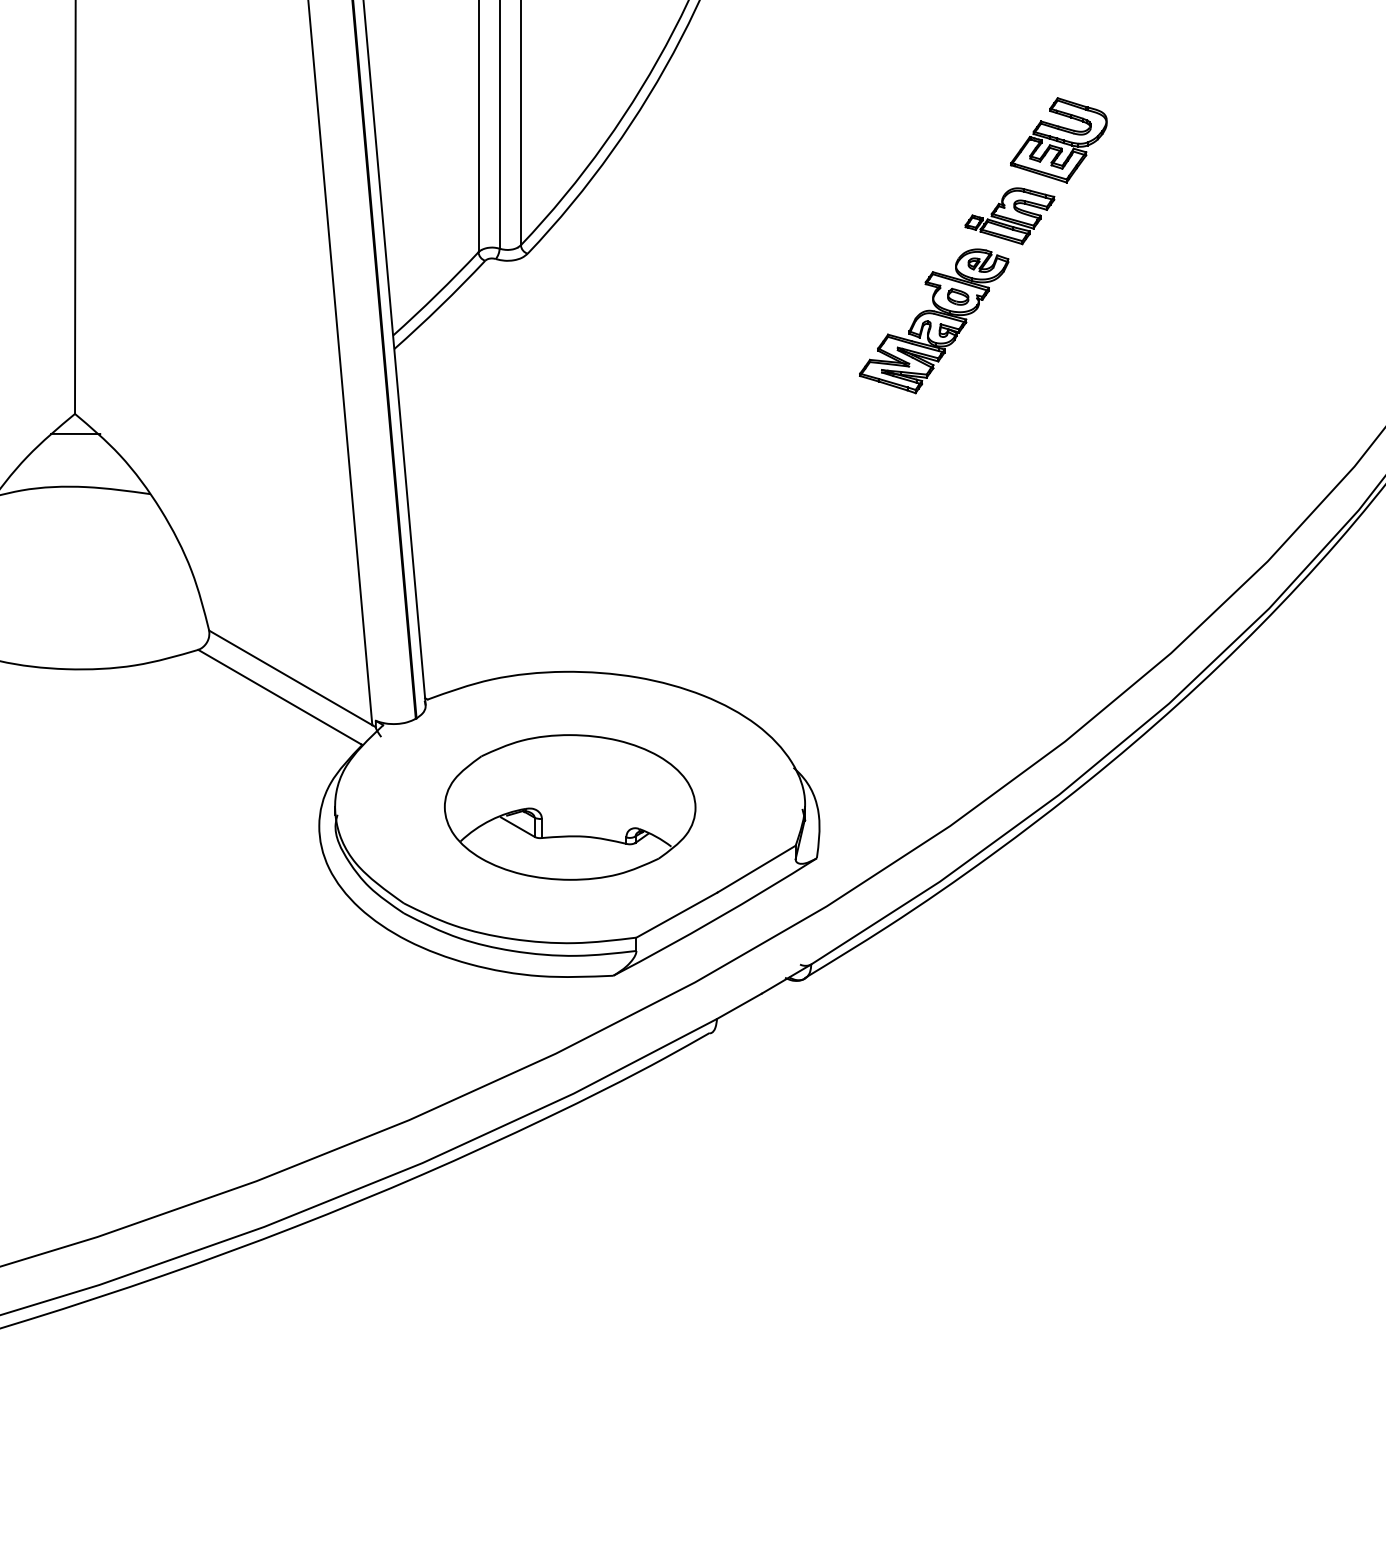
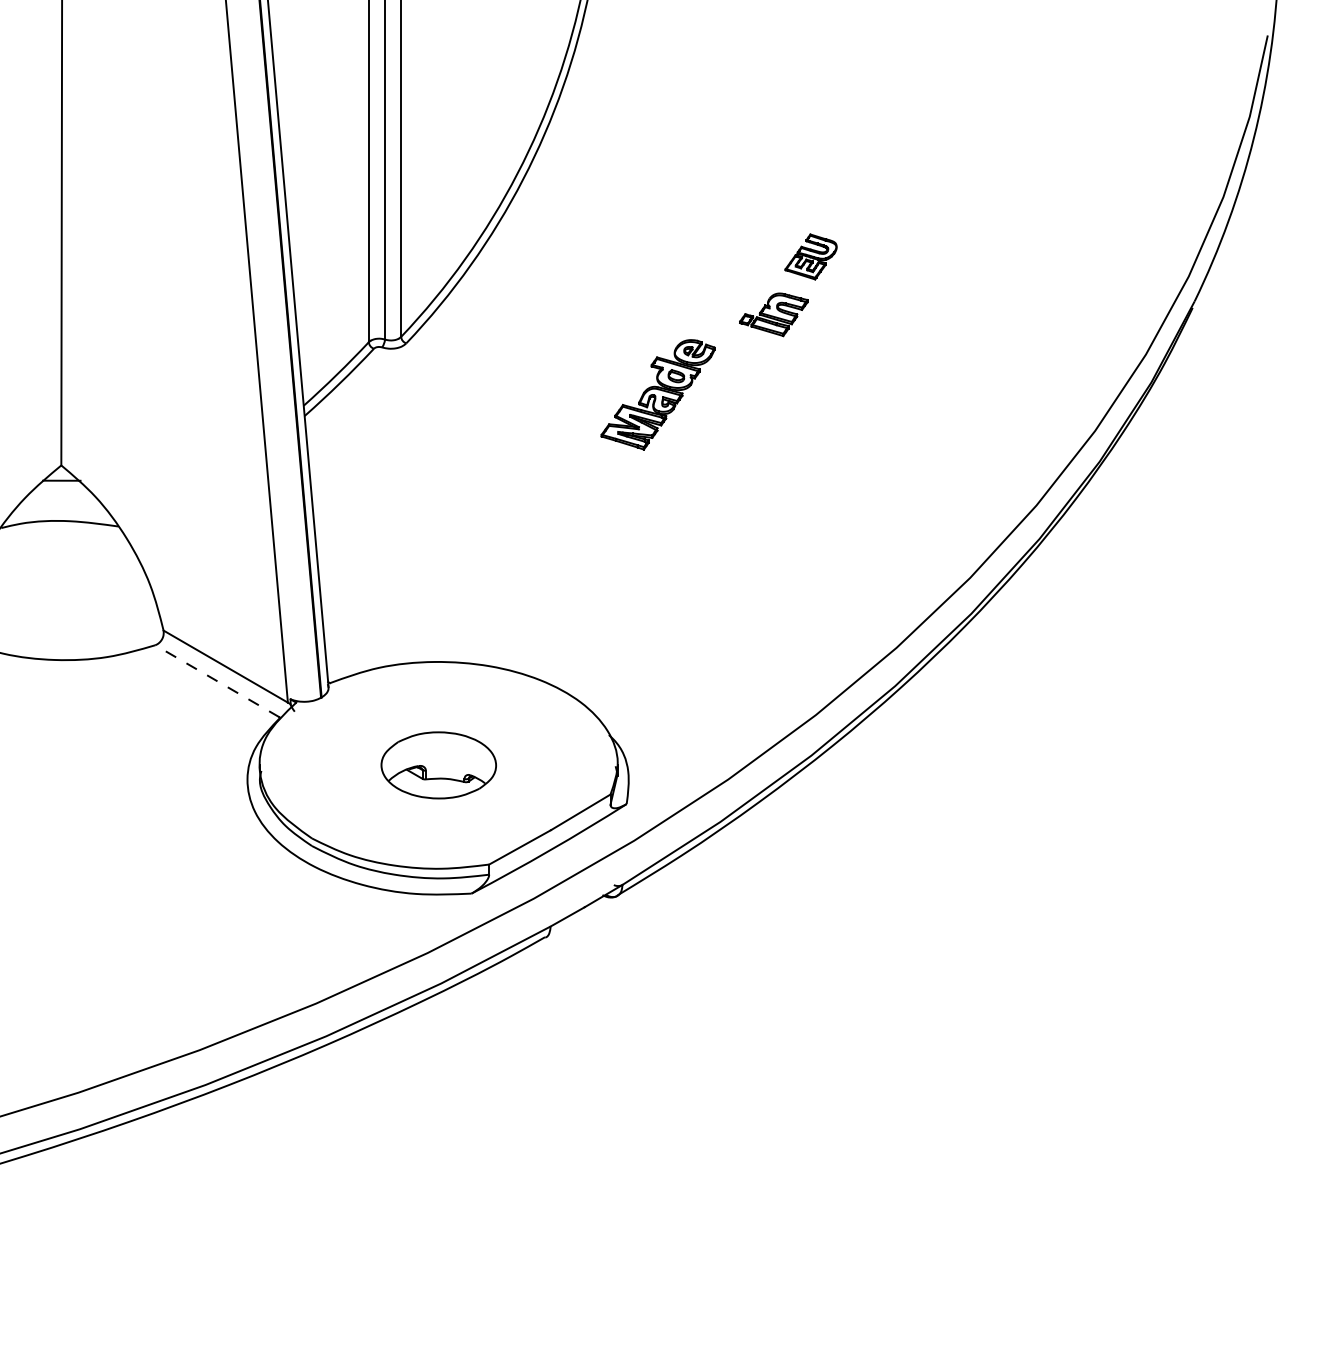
part: (1058, 139) -> (810, 256), size x0.7
part: (933, 320) -> (657, 394), moved
line: (279, 697) -> (217, 681), solid -> dashed
part: (569, 807) -> (438, 765), size x0.6

